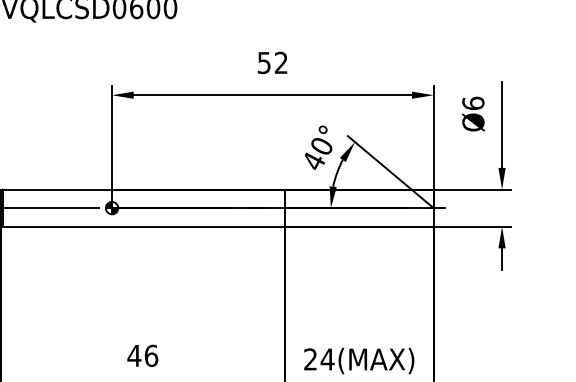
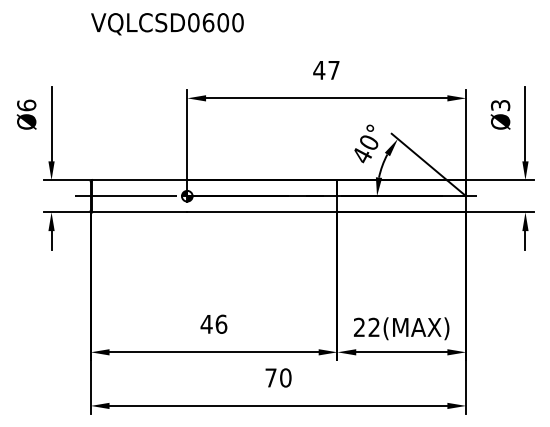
text: (272, 61) -> (326, 69), 52 -> 47
text: (473, 103) -> (500, 105), Ø6 -> Ø3
text: (327, 358) -> (374, 326), 24(MAX) -> 22(MAX)

